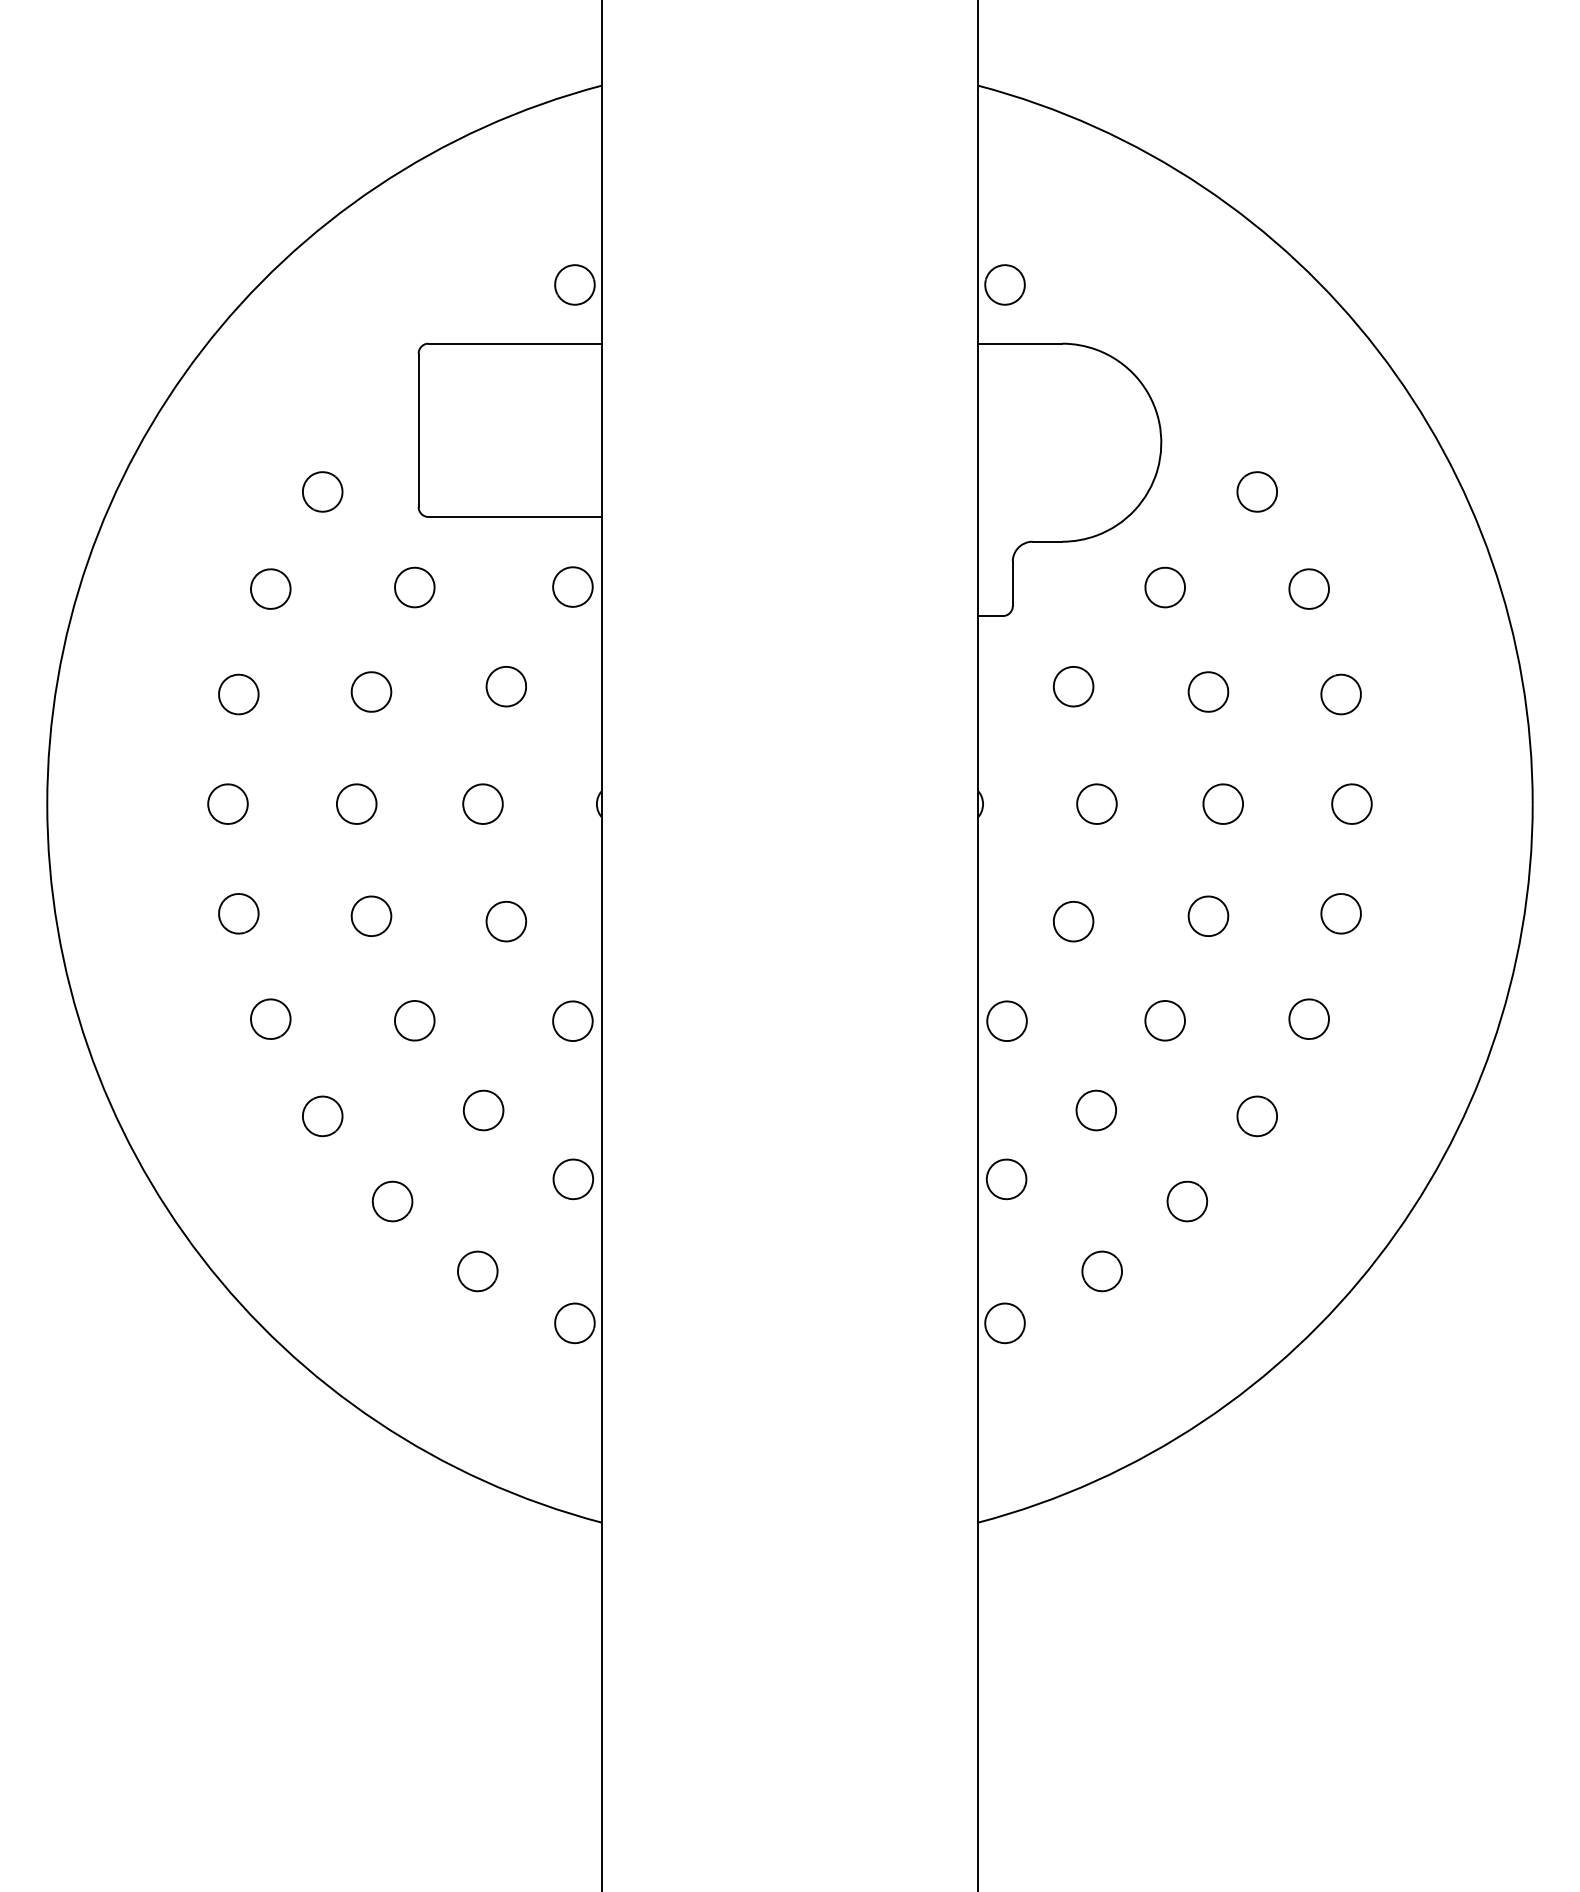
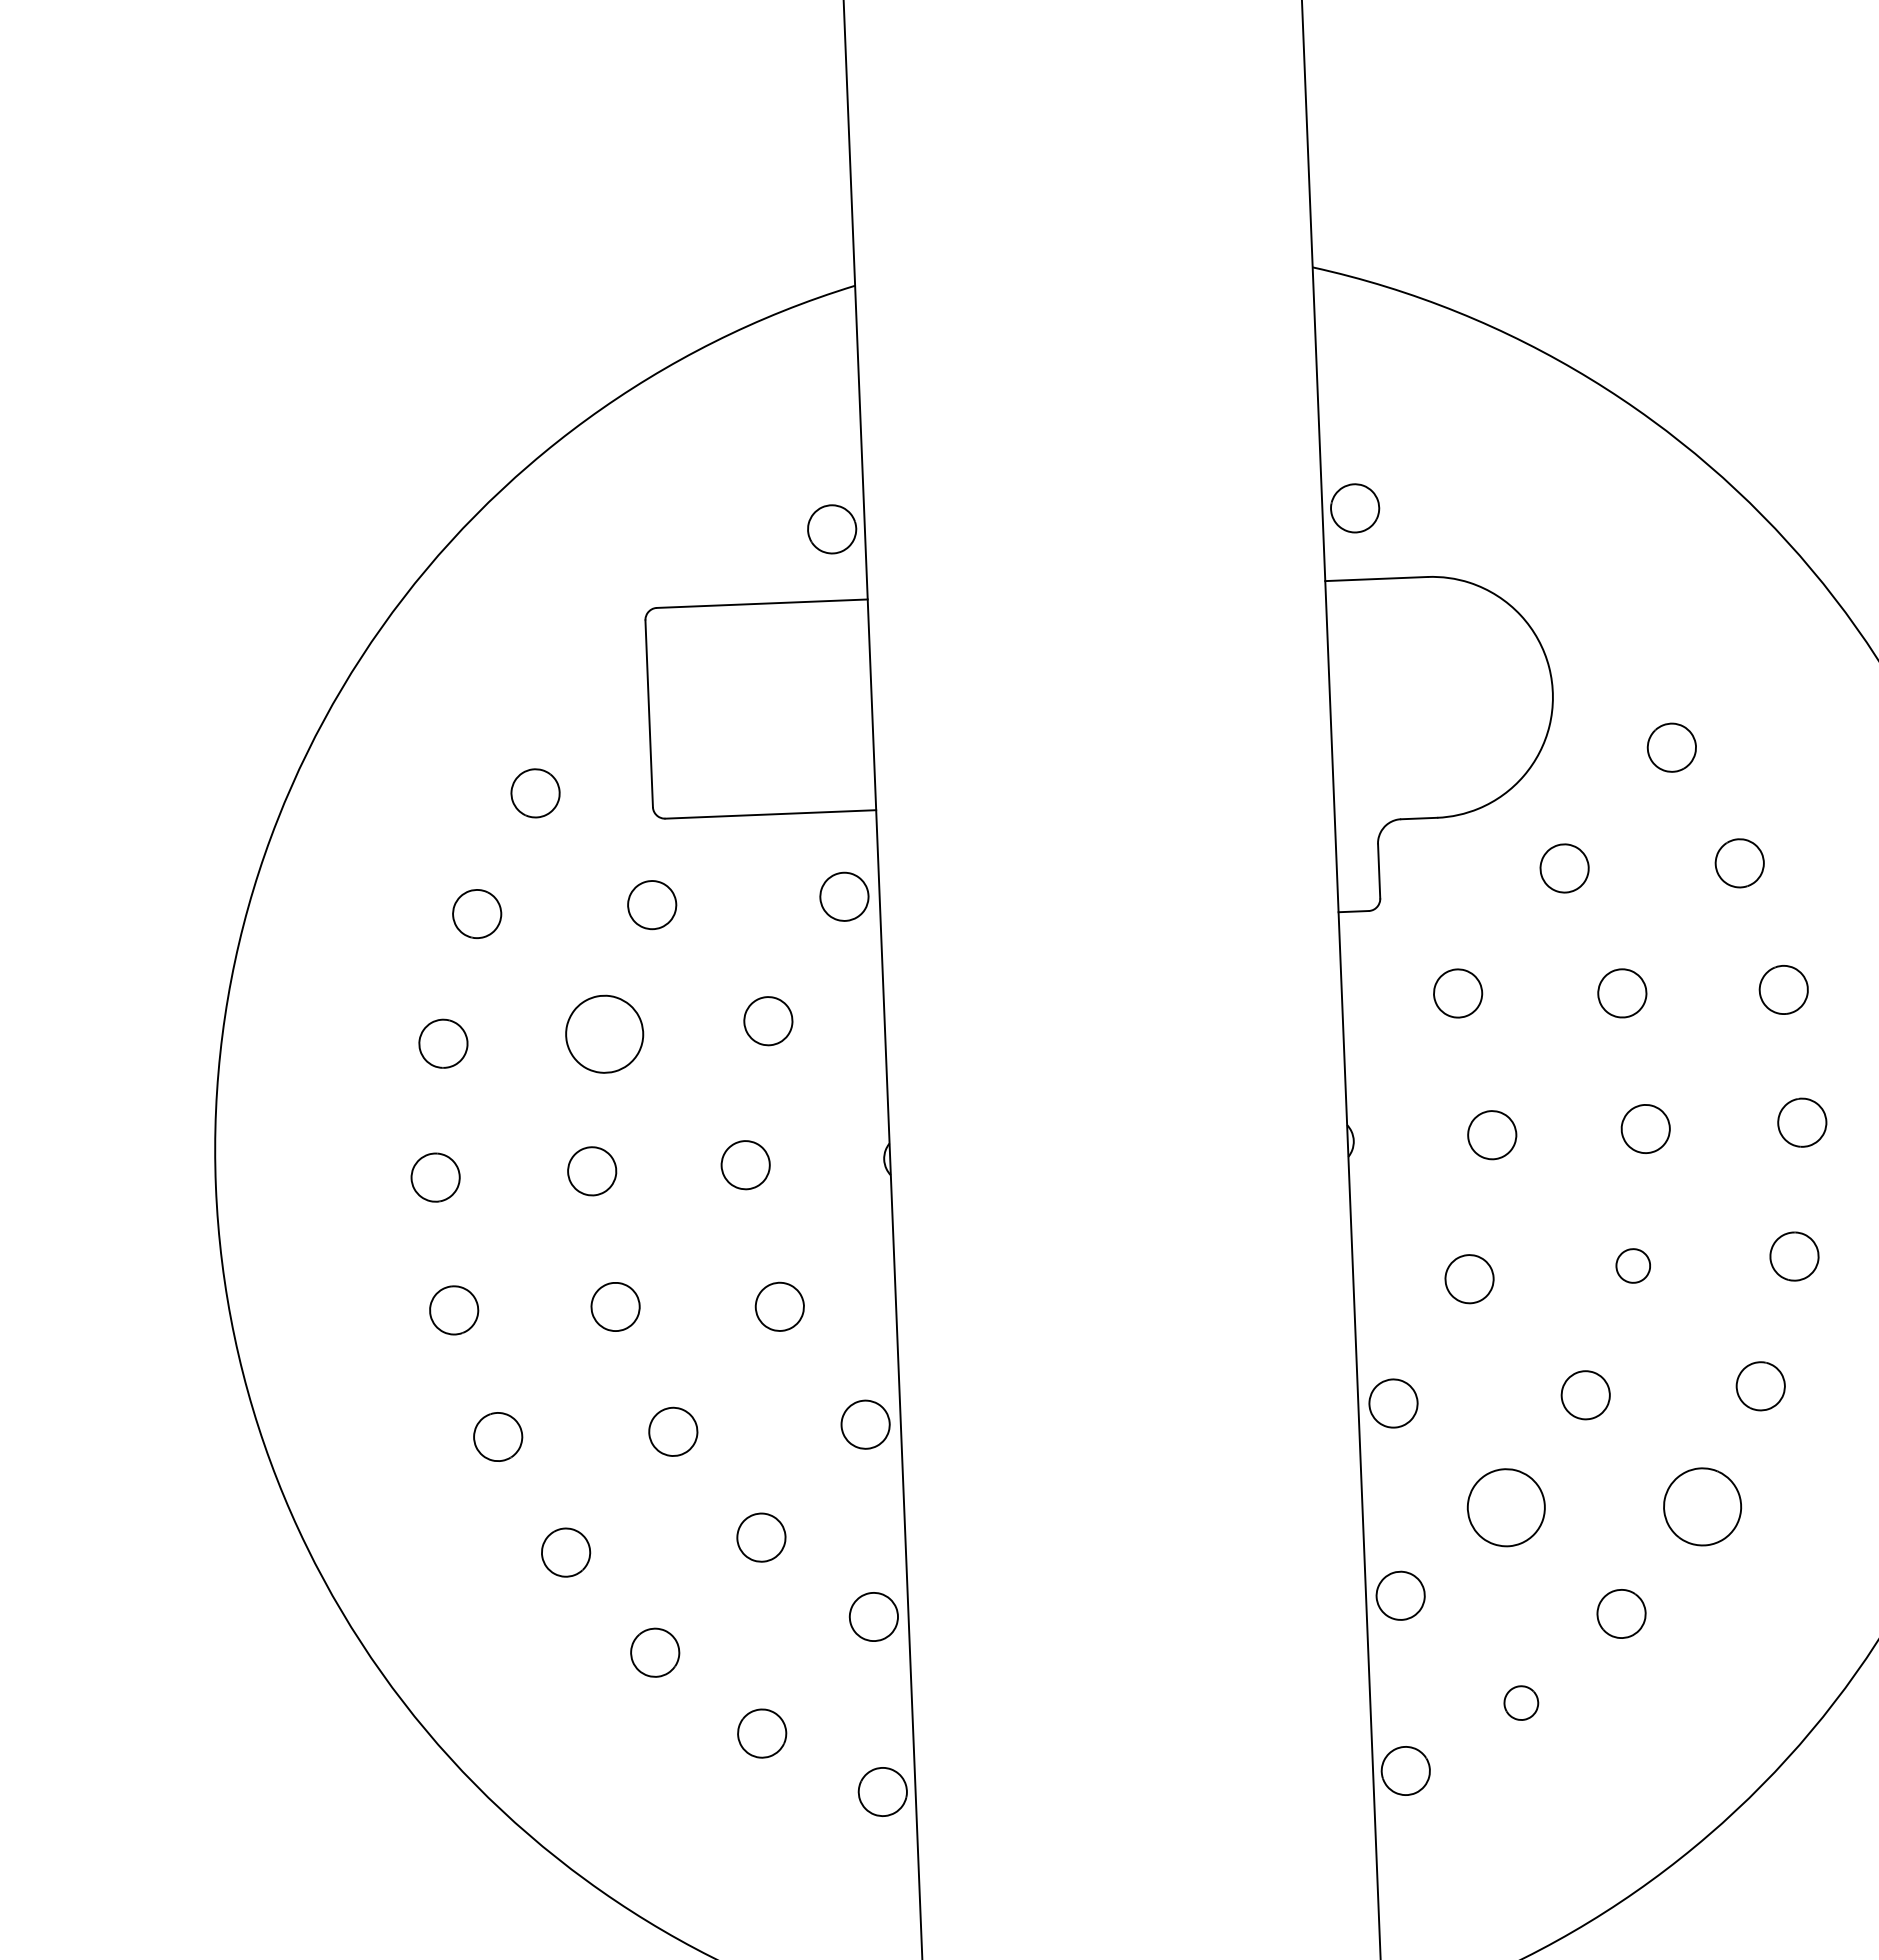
part: (371, 691) -> (604, 1033), size x1.6
part: (1208, 915) -> (1633, 1265), size x0.7
part: (1096, 1110) -> (1506, 1507), size x1.6
part: (1256, 1116) -> (1701, 1507), size x1.6
part: (1101, 1271) -> (1520, 1703), size x0.7

